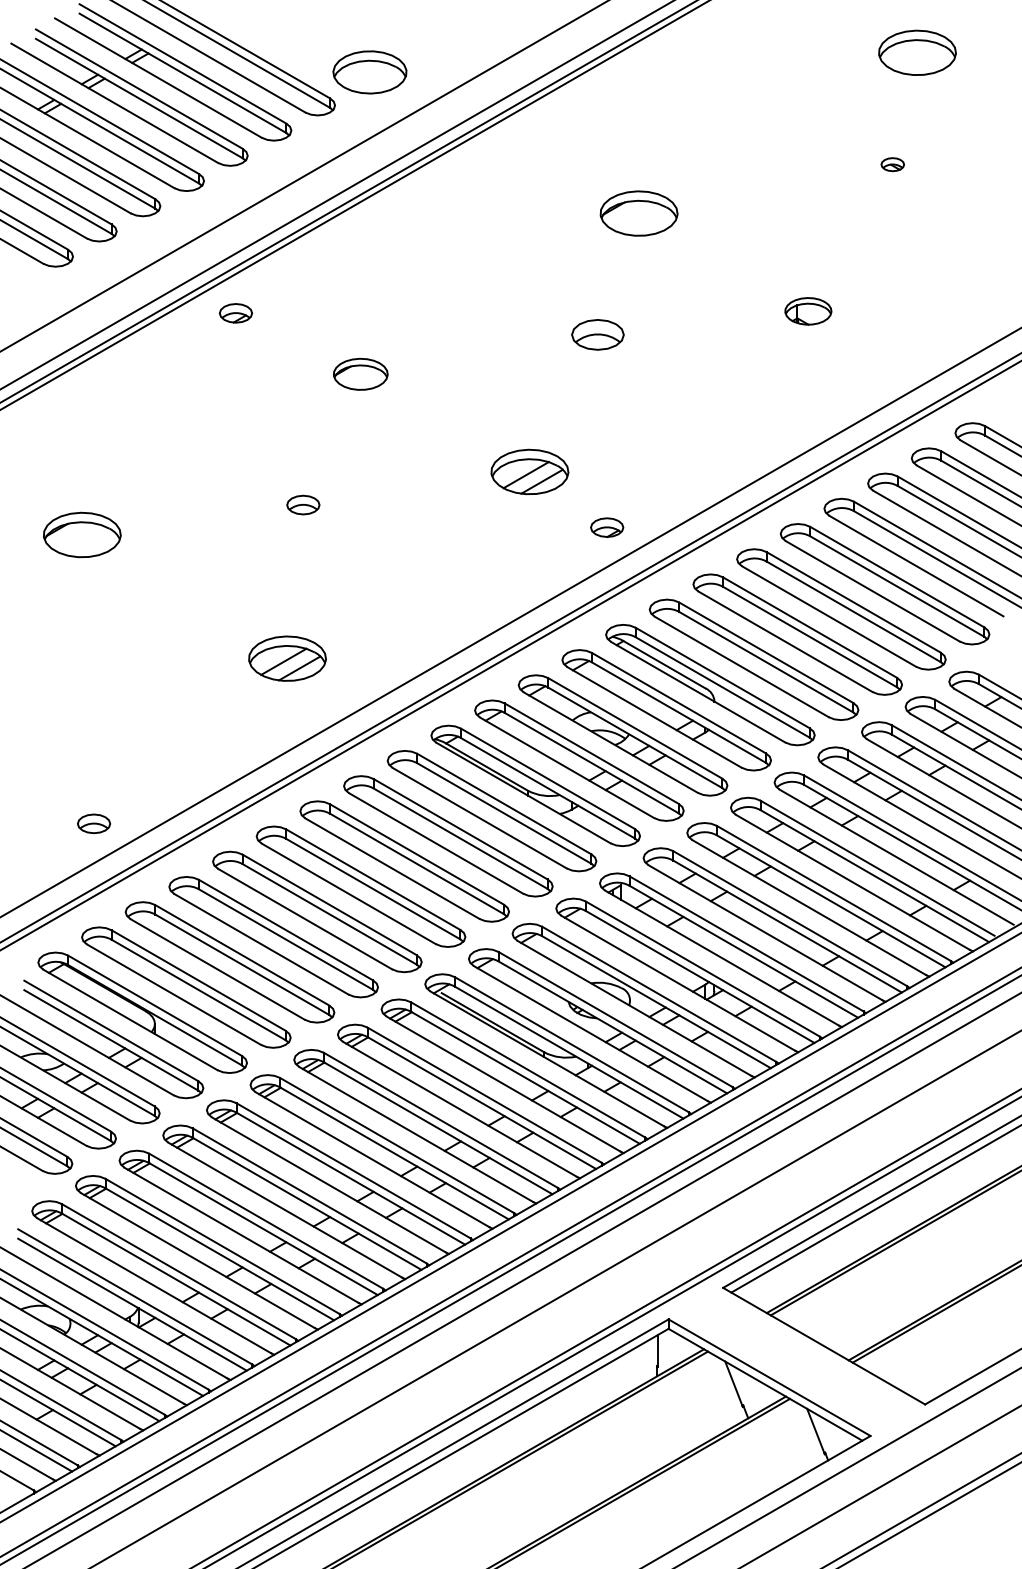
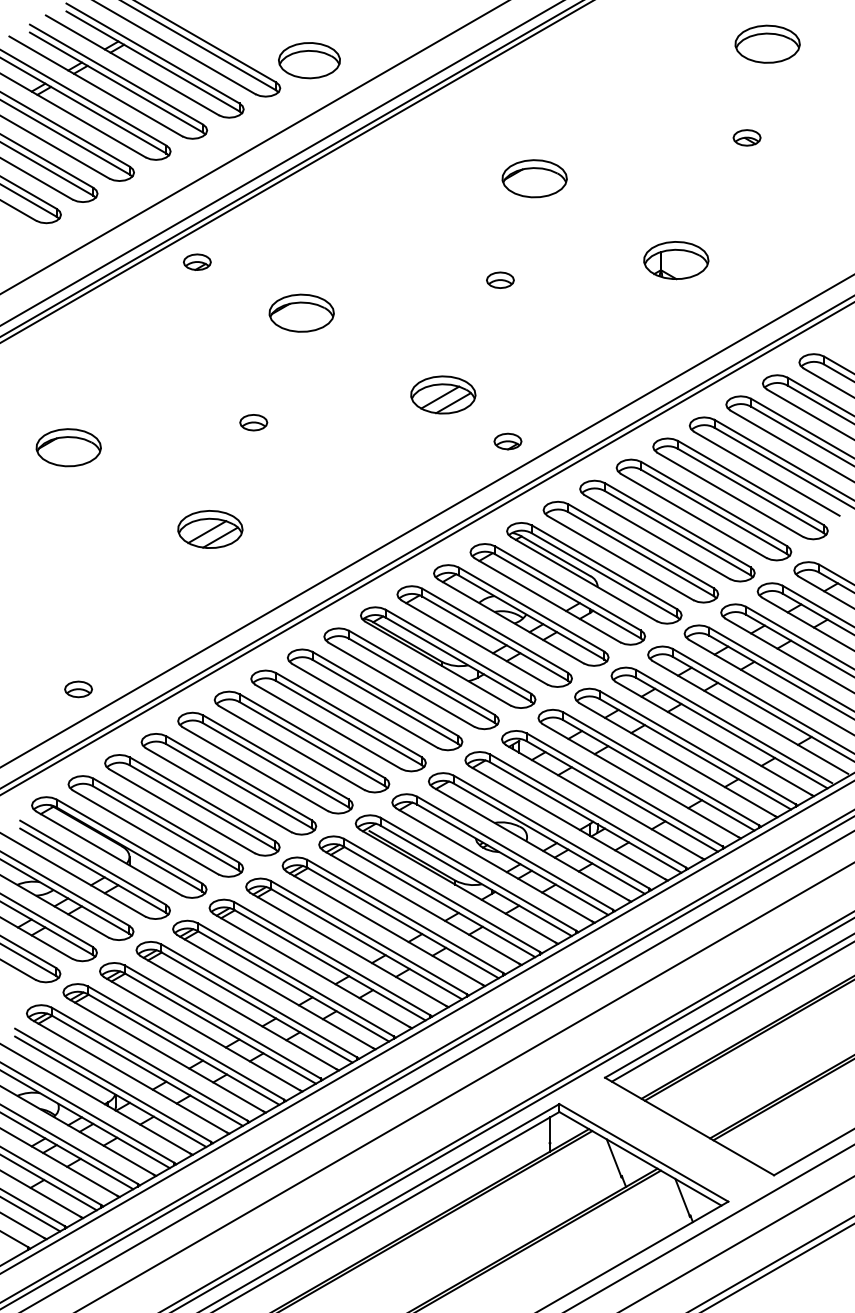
part: (892, 164) -> (746, 137), size x1.43
part: (808, 311) -> (676, 260), size x1.67
part: (598, 334) -> (500, 279), size x0.62
part: (360, 374) -> (301, 313), size x1.43
part: (287, 658) -> (210, 529), moved

